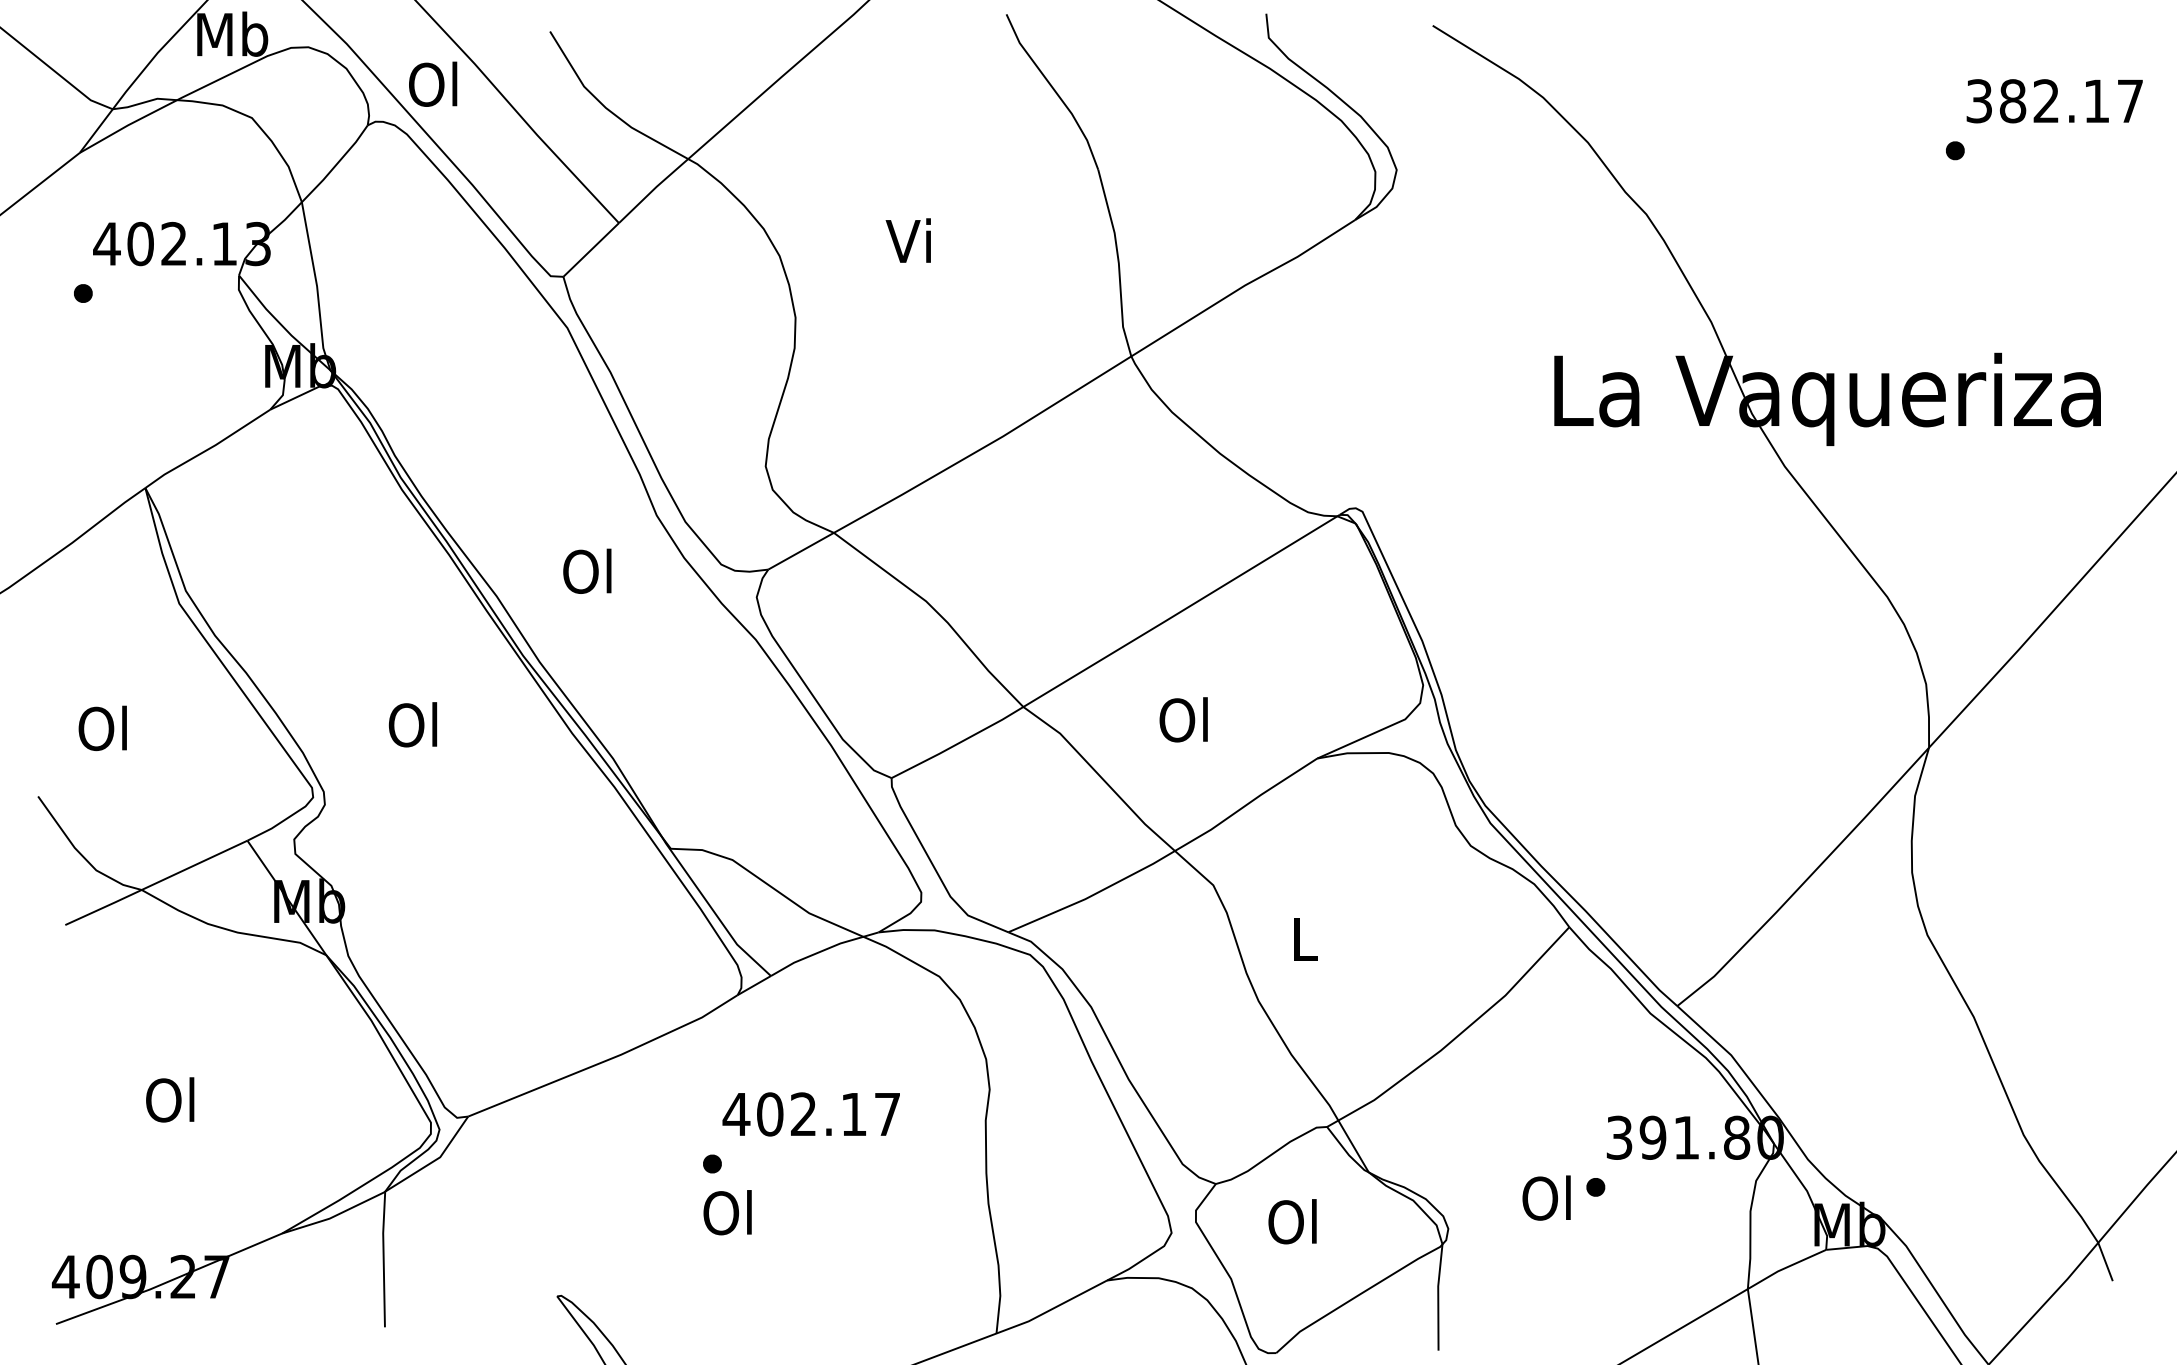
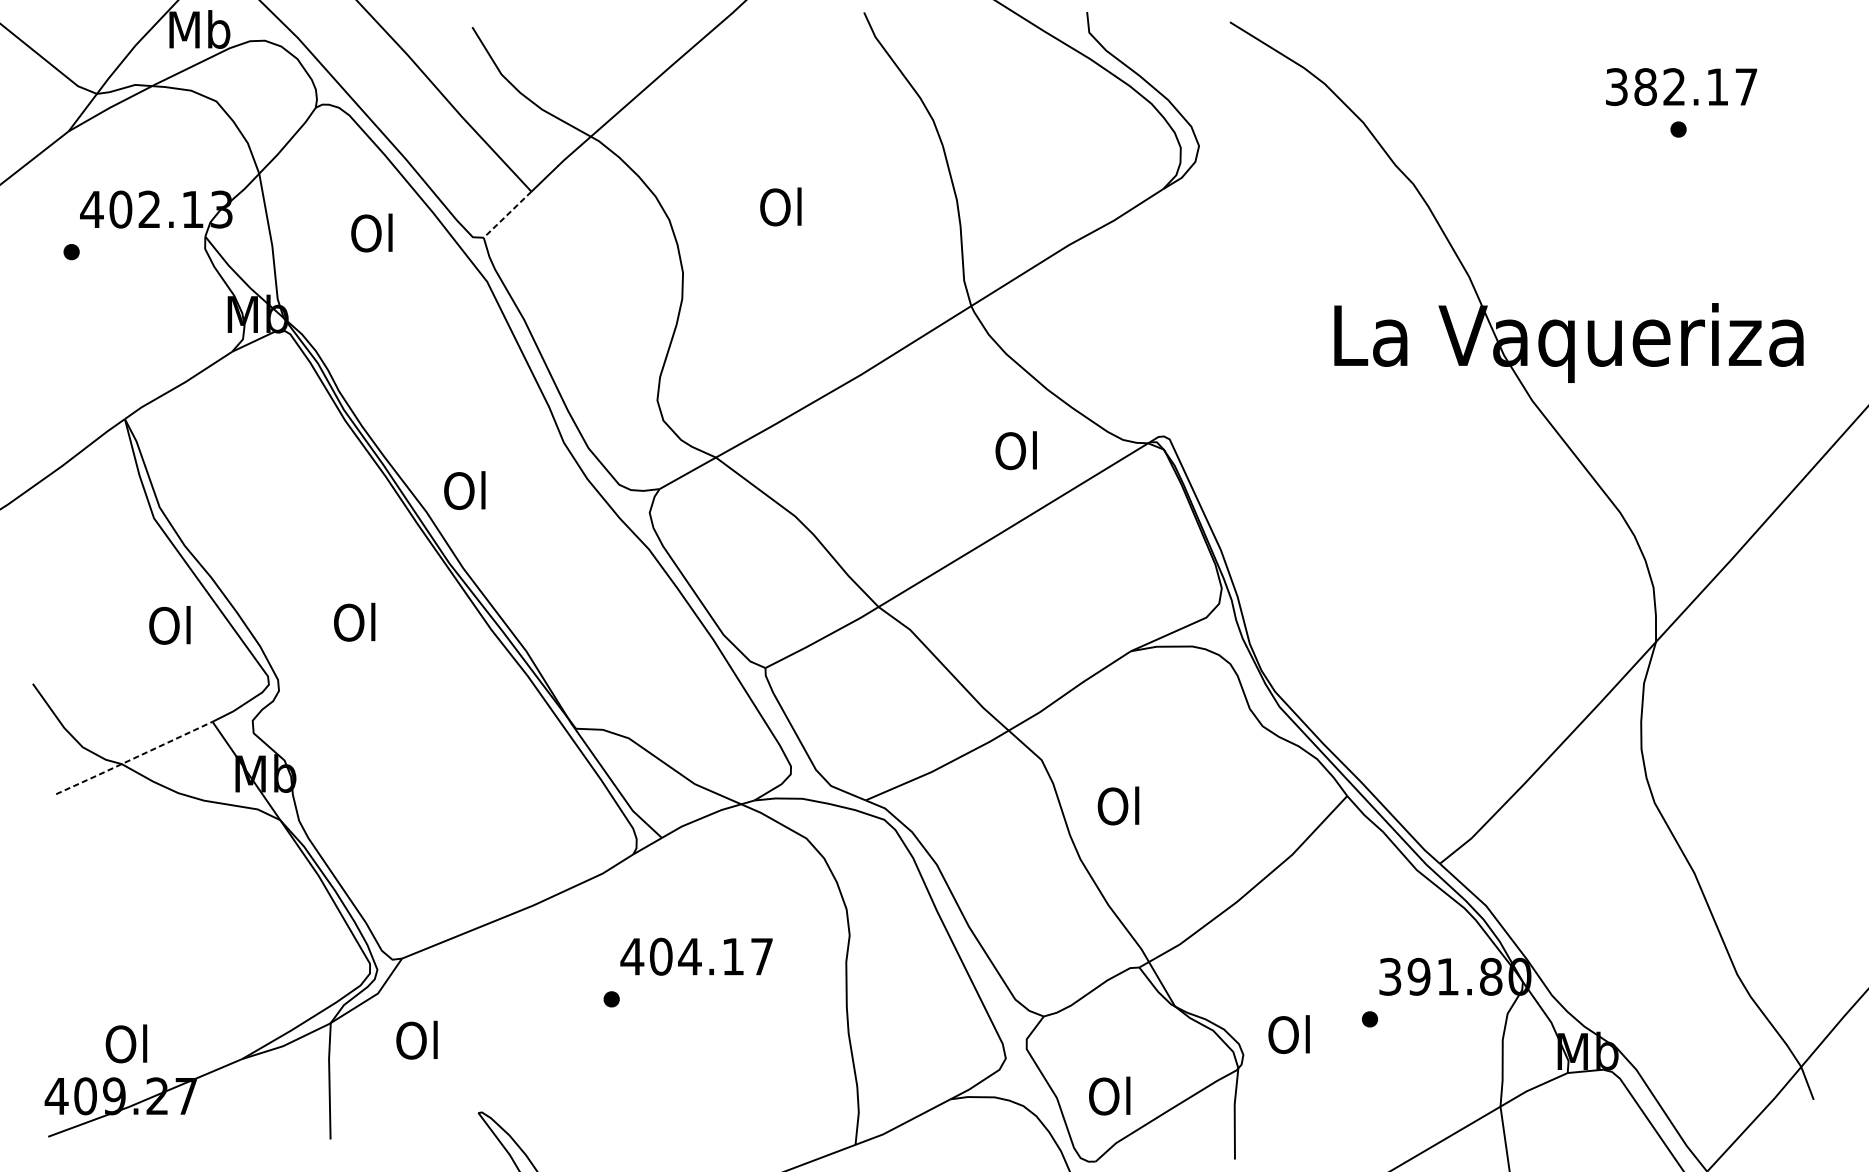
text: (433, 83) -> (372, 232), moved
text: (2054, 101) -> (1681, 87), moved
text: (909, 240) -> (780, 206), Vi -> Ol
line: (591, 249) -> (507, 214), solid -> dashed
text: (587, 570) -> (464, 489), moved
text: (1183, 719) -> (1016, 450), moved
text: (102, 728) -> (169, 625), moved
line: (155, 883) -> (133, 758), solid -> dashed
text: (1302, 938) -> (1118, 805), L -> Ol
text: (170, 1099) -> (126, 1043), moved
text: (803, 1113) -> (689, 955), 402.17 -> 404.17
text: (1546, 1197) -> (1289, 1034), moved
text: (727, 1212) -> (416, 1040), moved
text: (1292, 1221) -> (1109, 1095), moved

